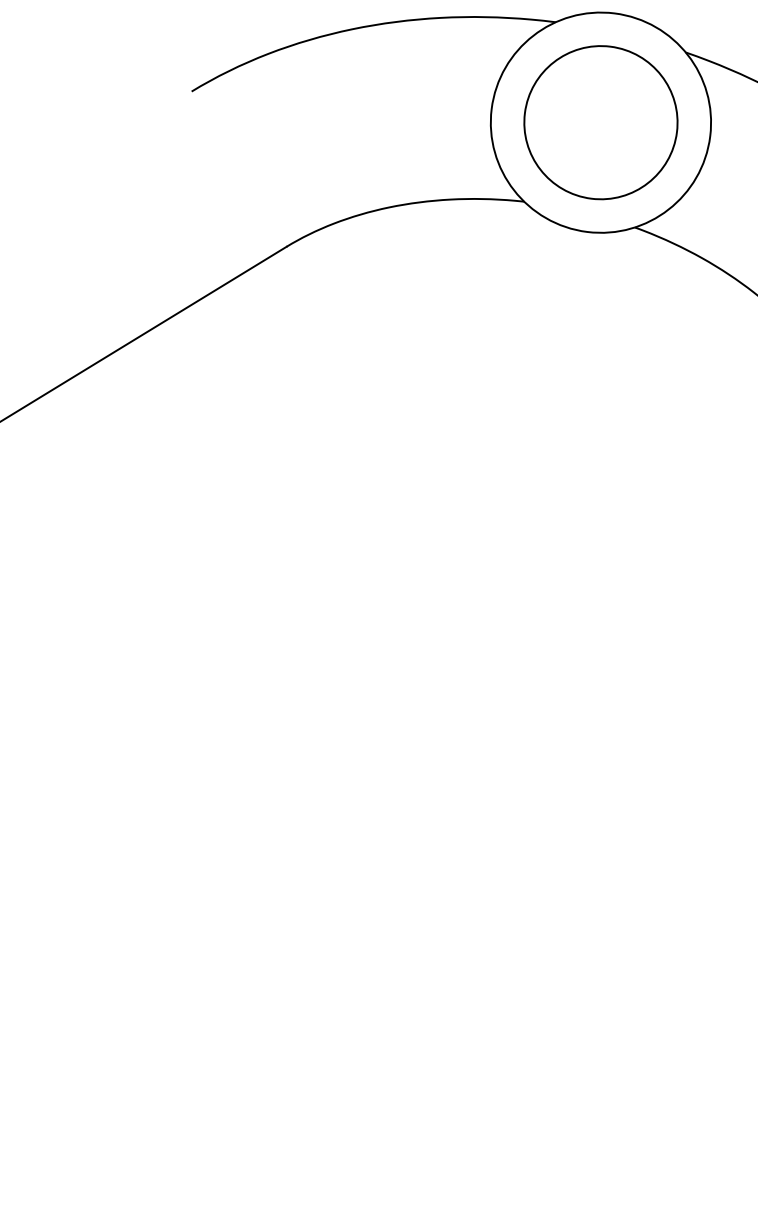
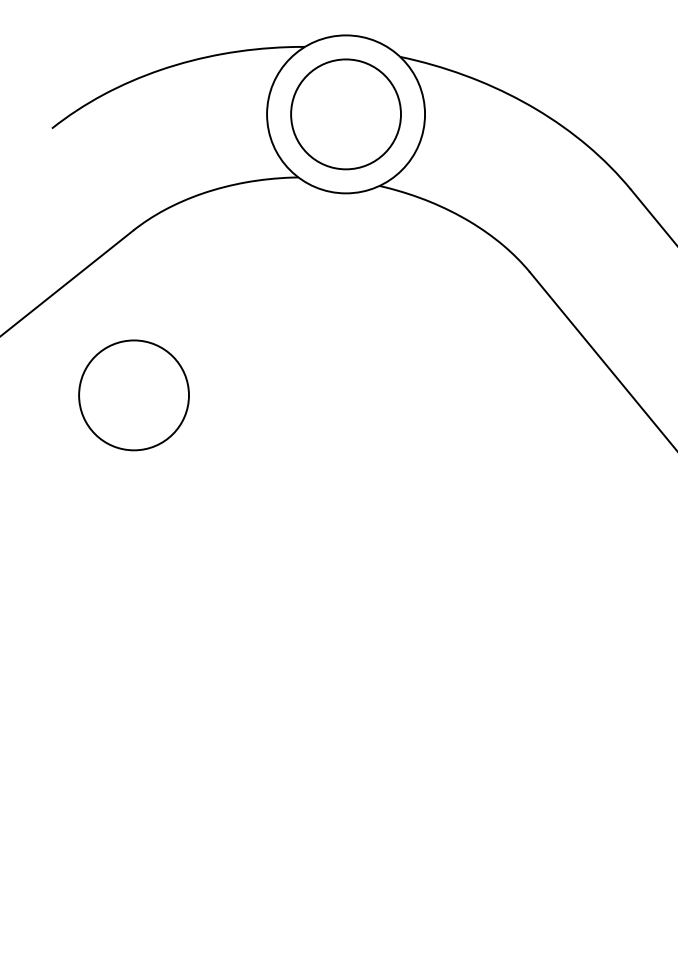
circle: (258, 474) -> (133, 395), added

